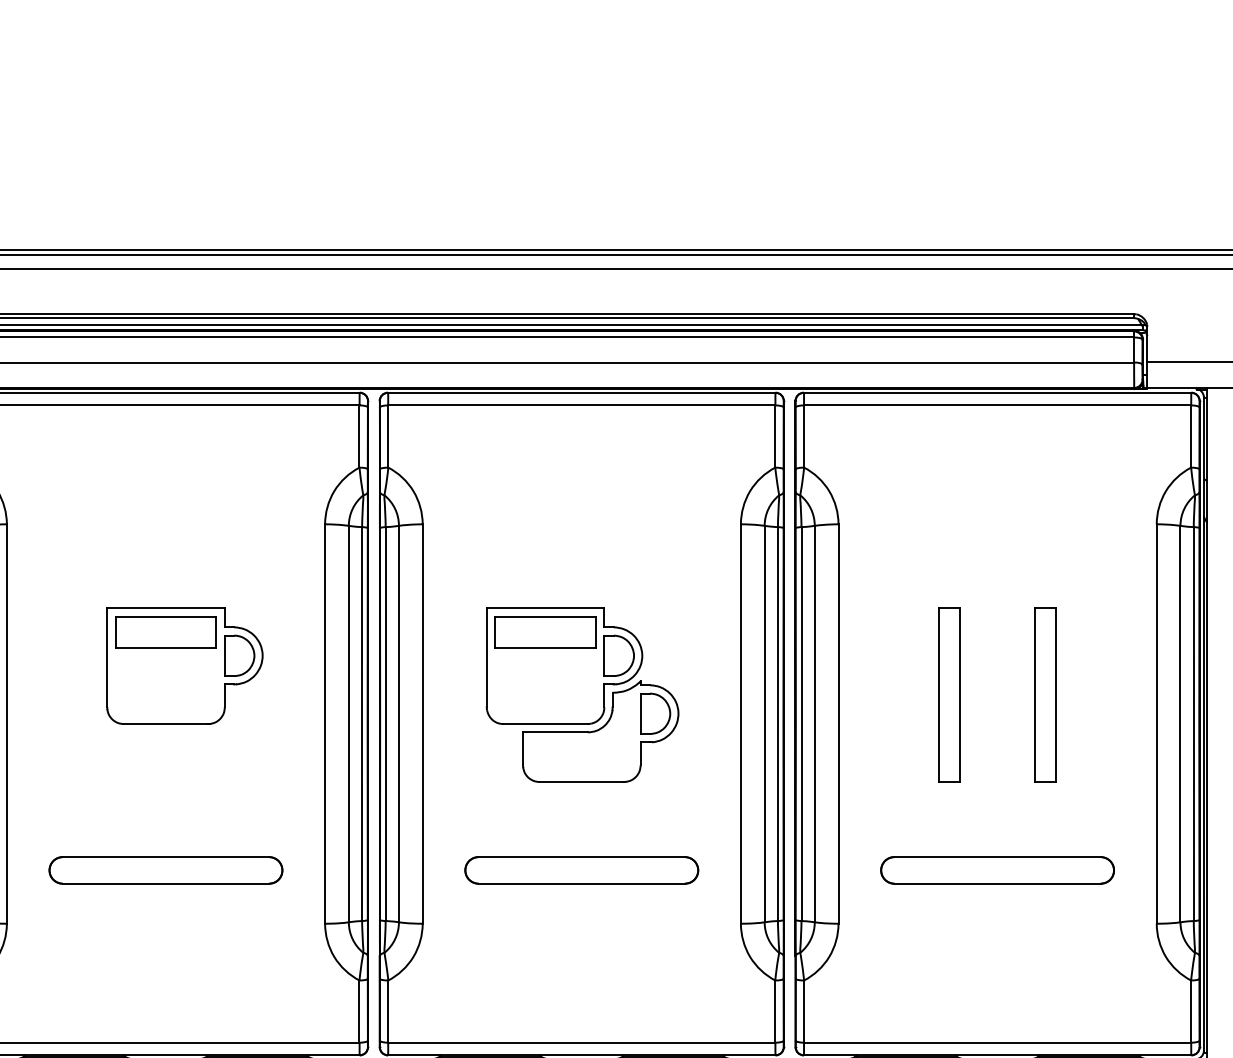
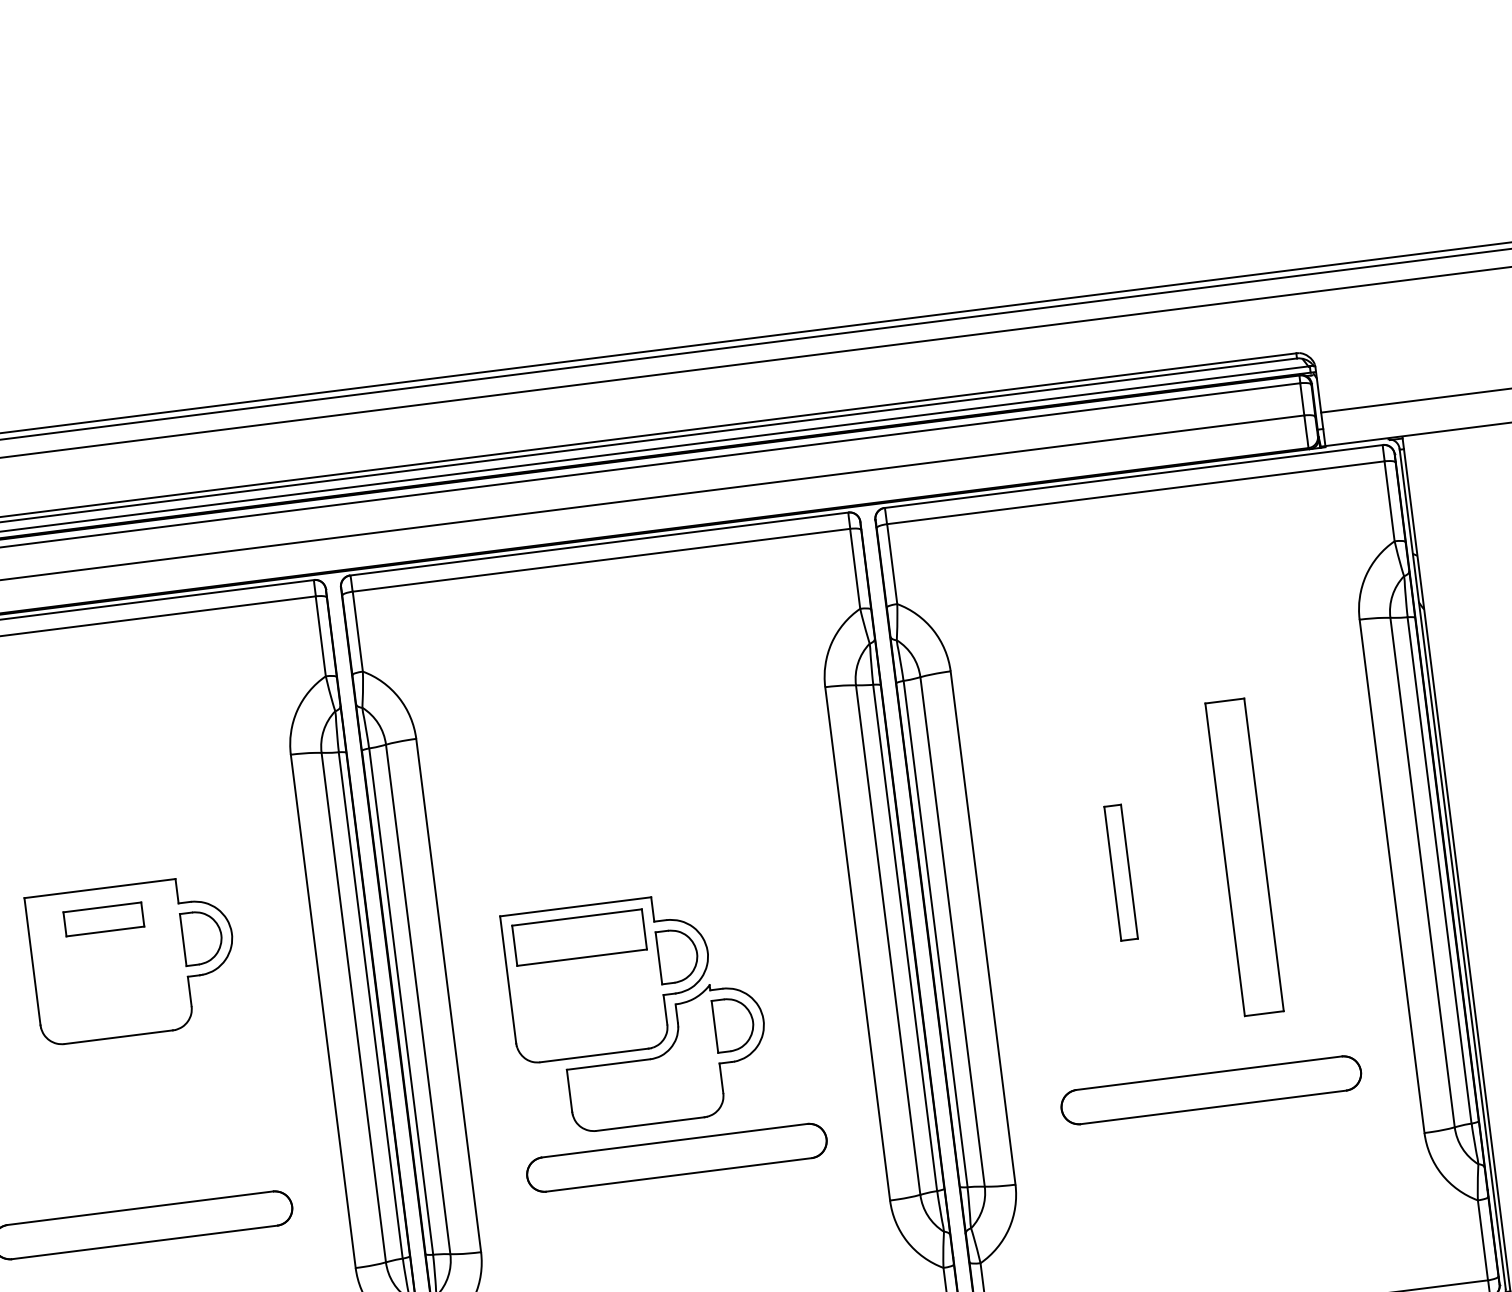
part: (165, 632) -> (103, 919), size x0.6
part: (582, 694) -> (637, 1011), moved
part: (949, 694) -> (1120, 872), size x0.6
part: (1045, 694) -> (1244, 856), size x1.4

